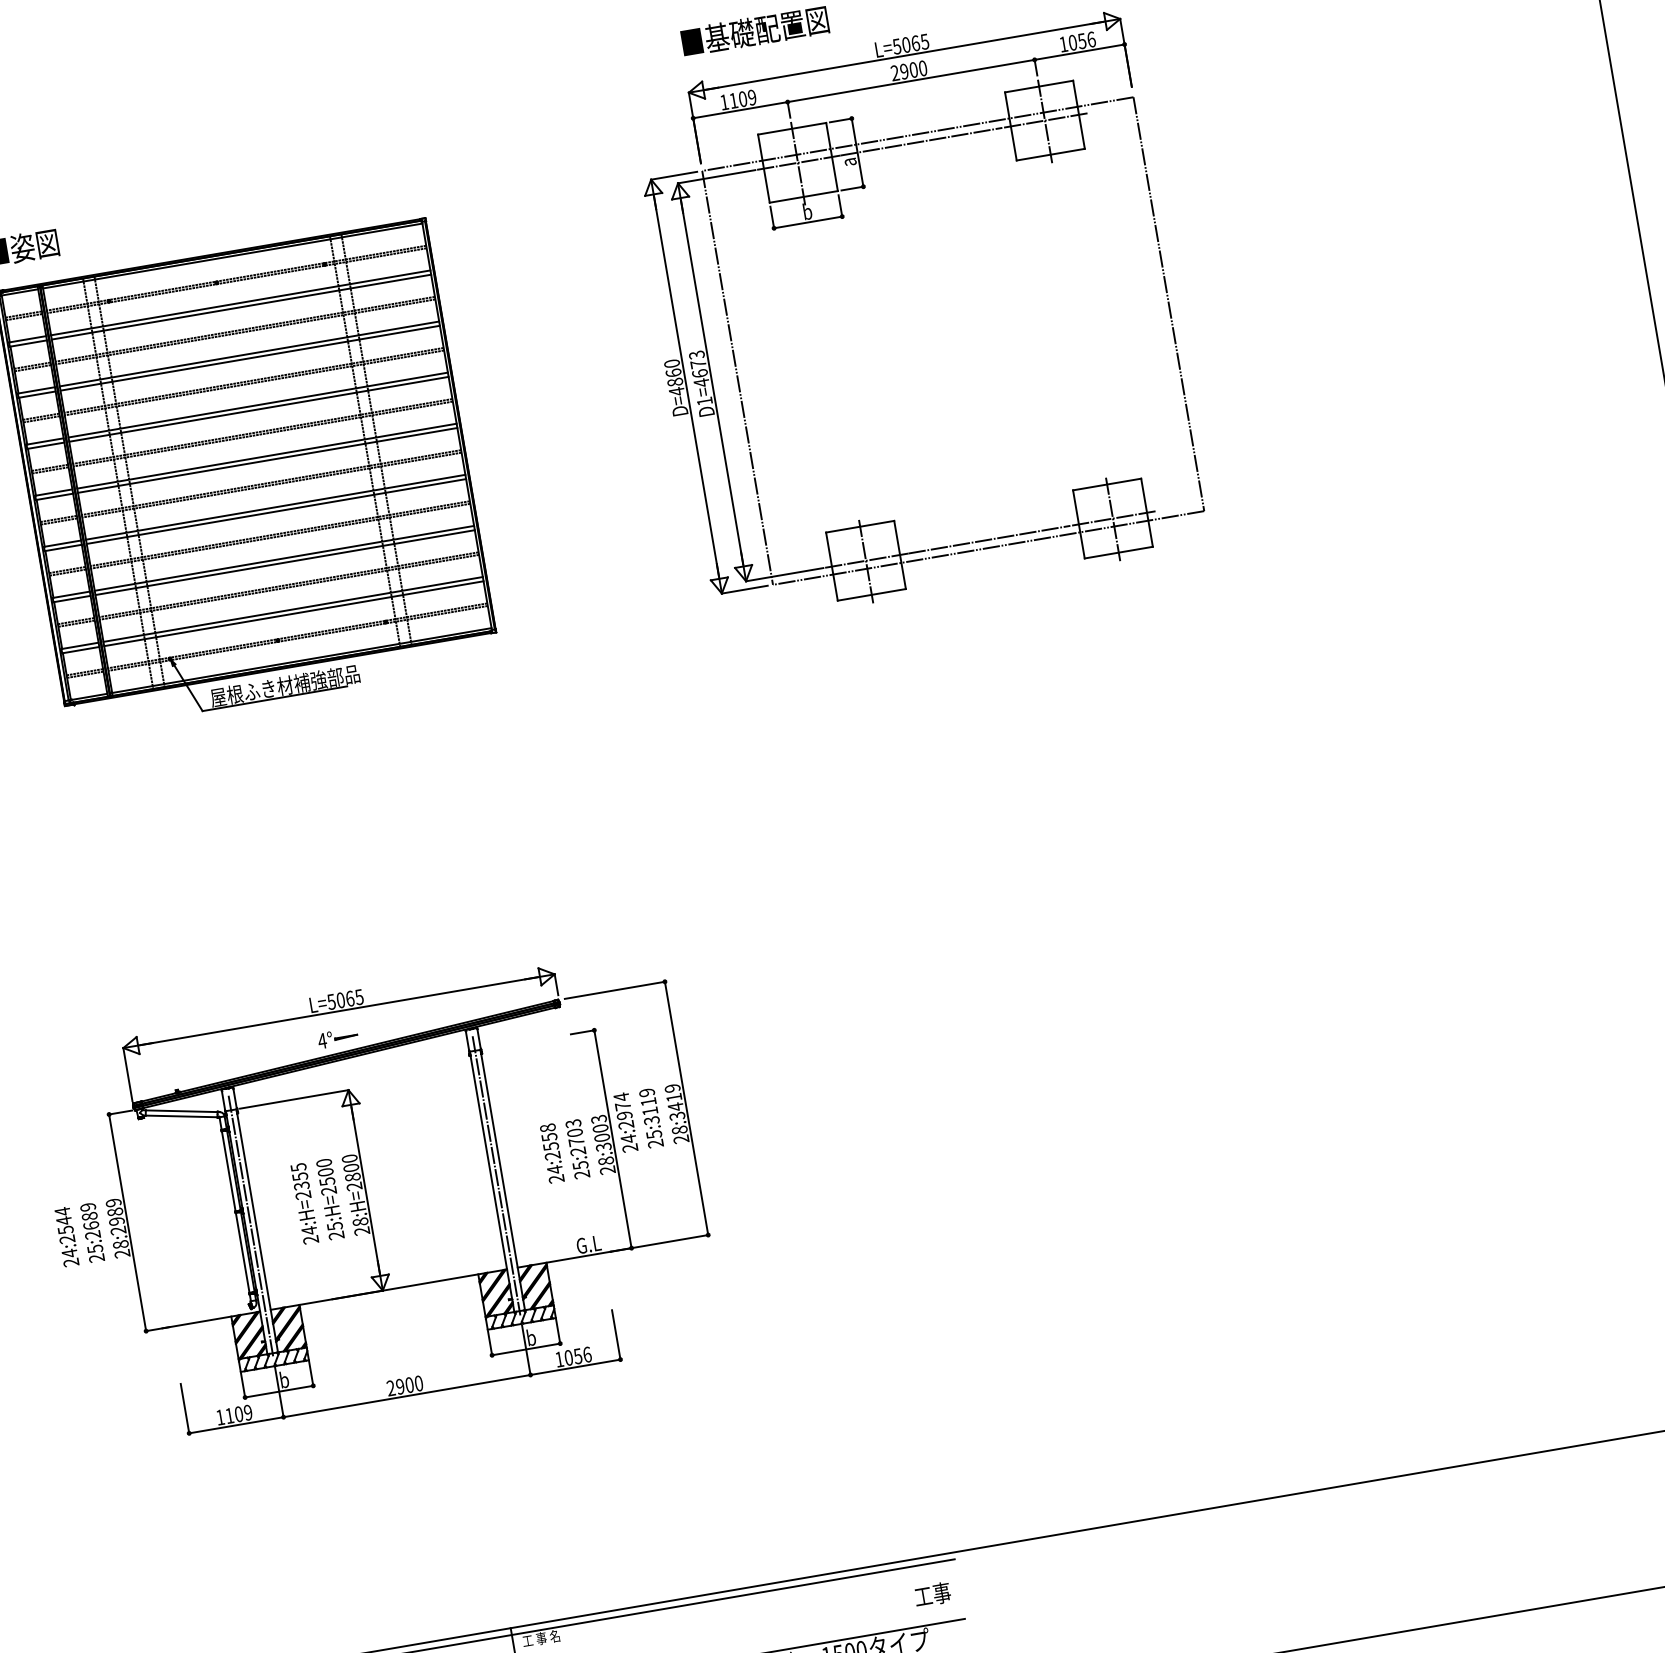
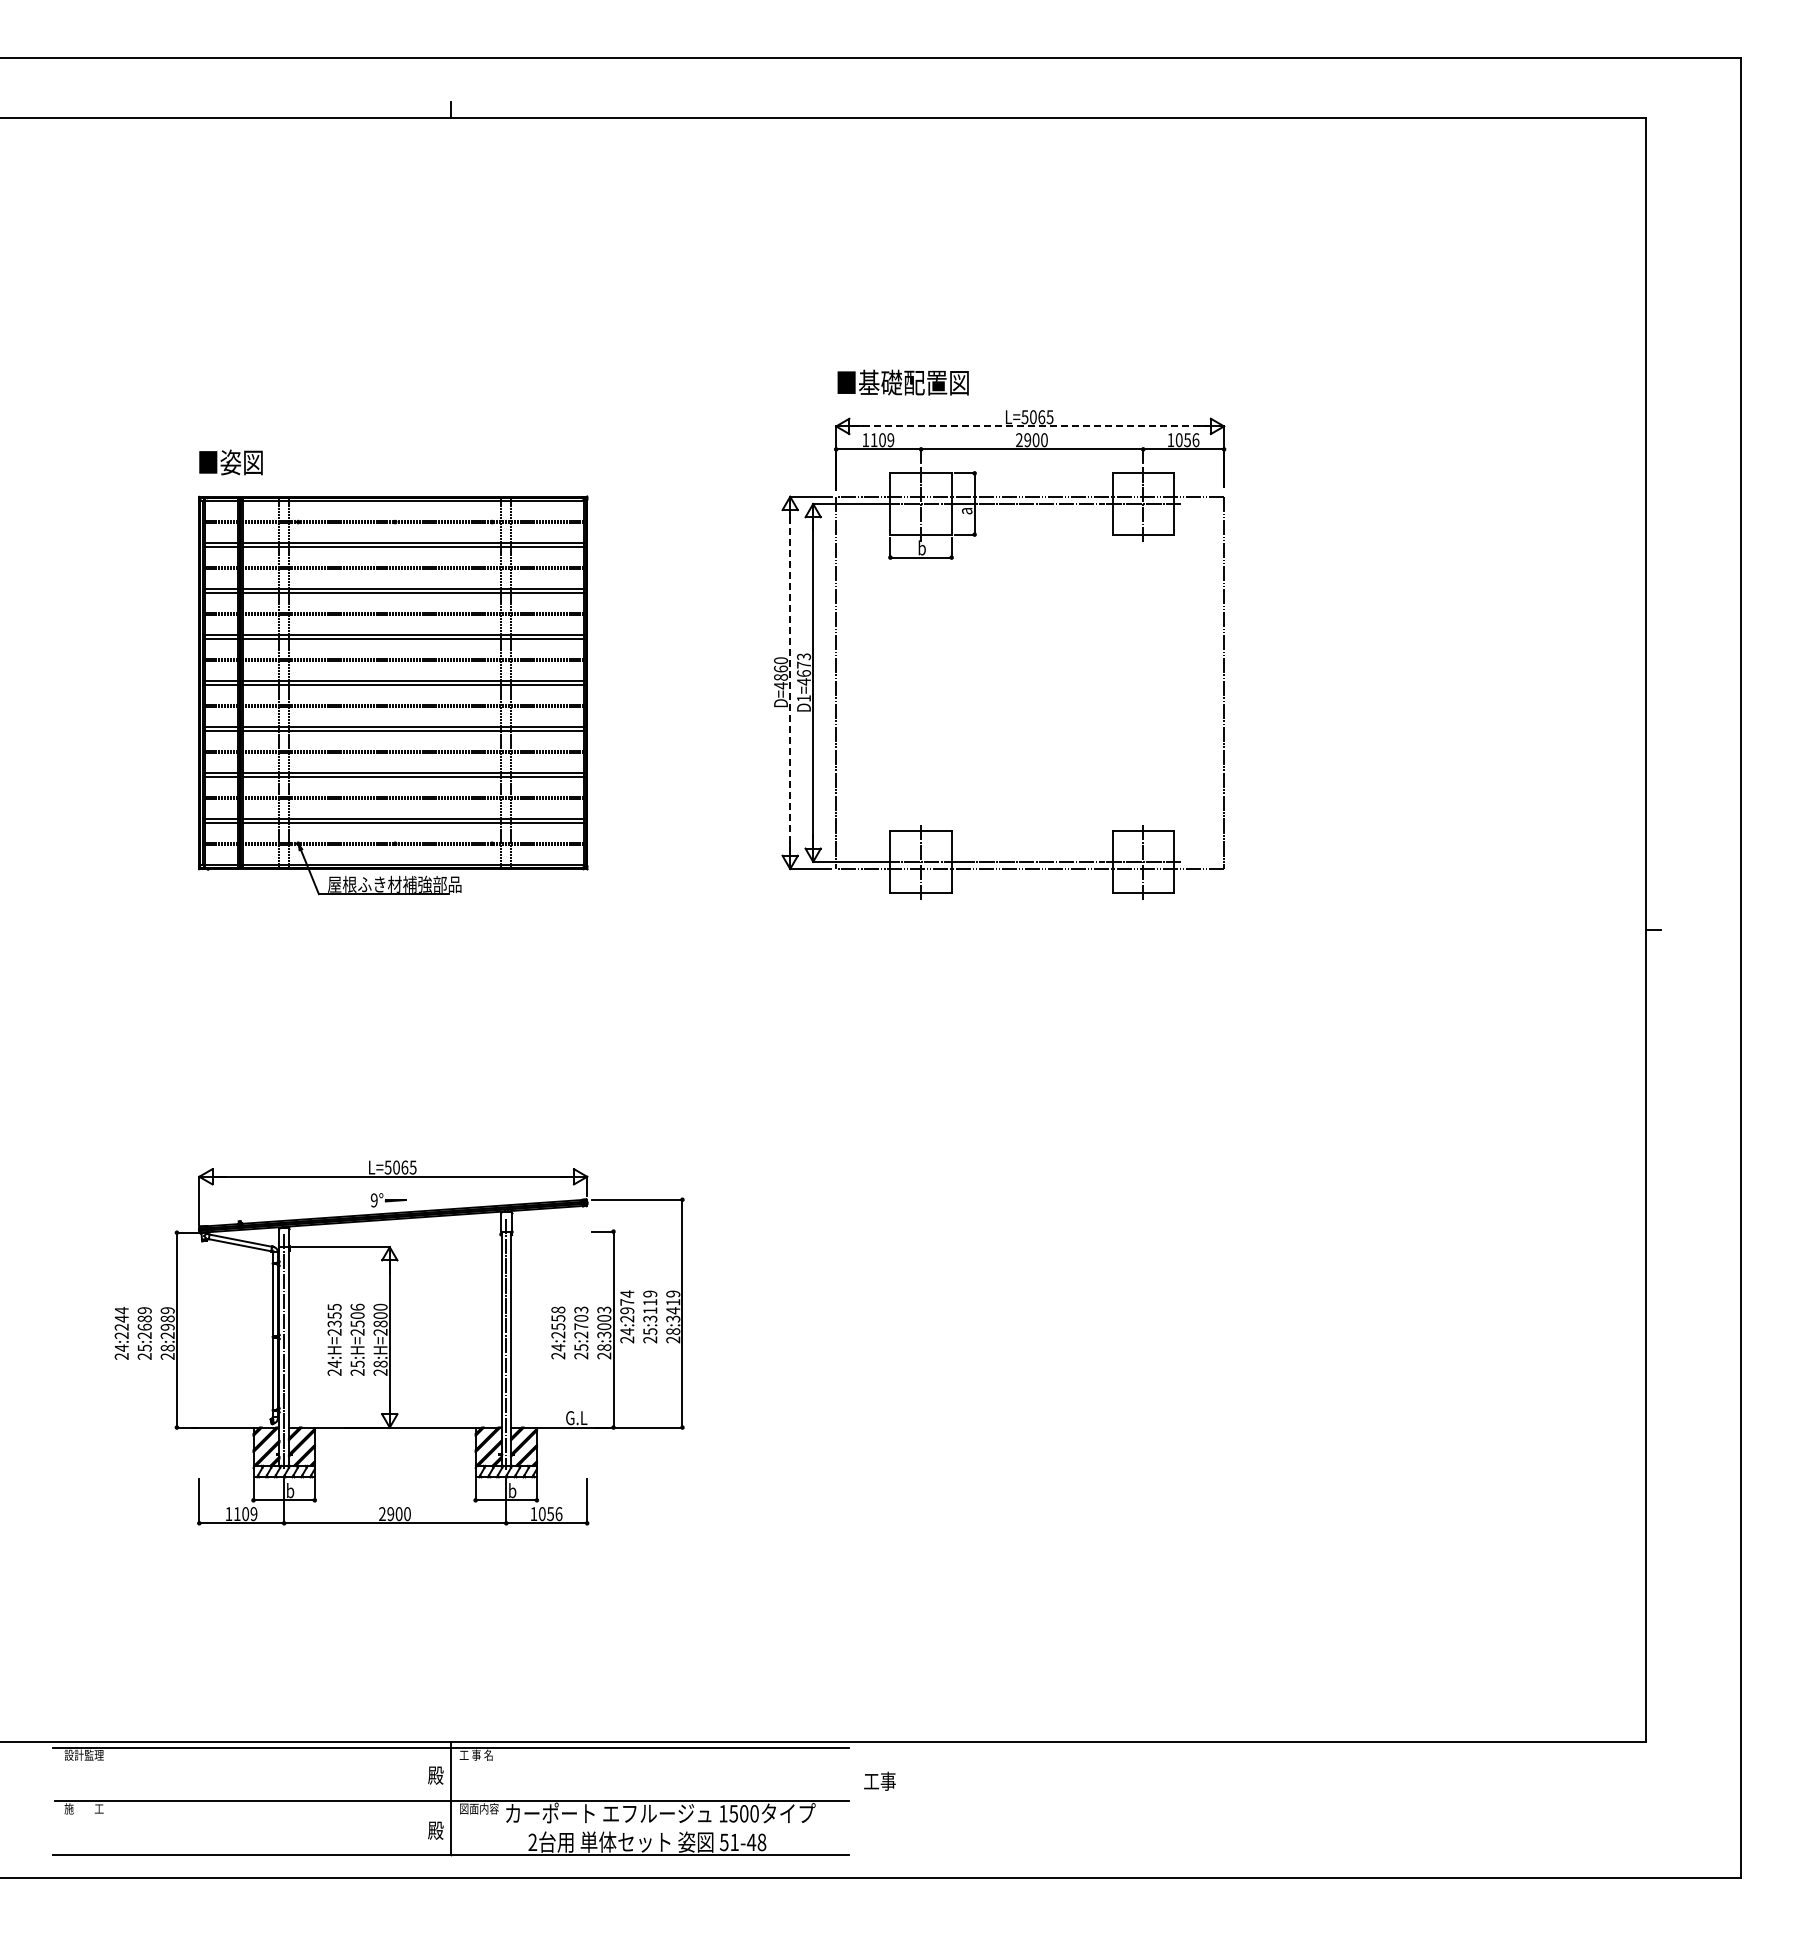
line: (904, 55) -> (1030, 426), solid -> dashed
line: (686, 386) -> (790, 682), solid -> dashed
text: (321, 1041) -> (373, 1200), 4° -> 9°
text: (323, 1162) -> (357, 1306), 25:H=2500 -> 25:H=2506
text: (65, 1229) -> (121, 1326), 24:2544 -> 24:2244
text: (932, 1593) -> (879, 1780), moved

